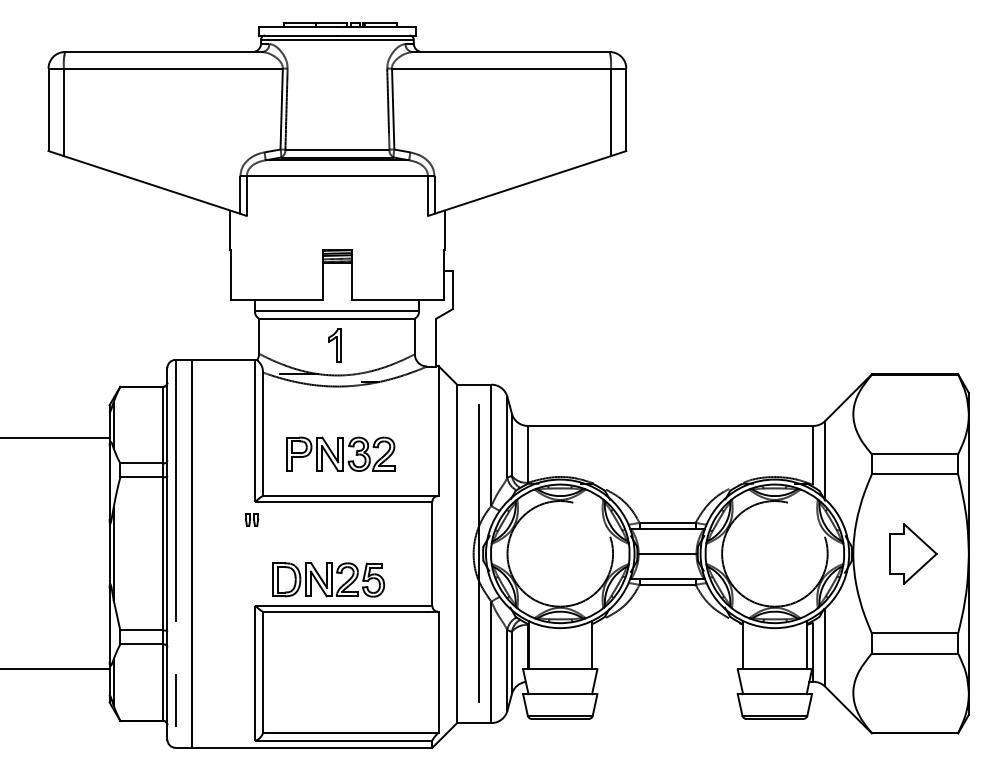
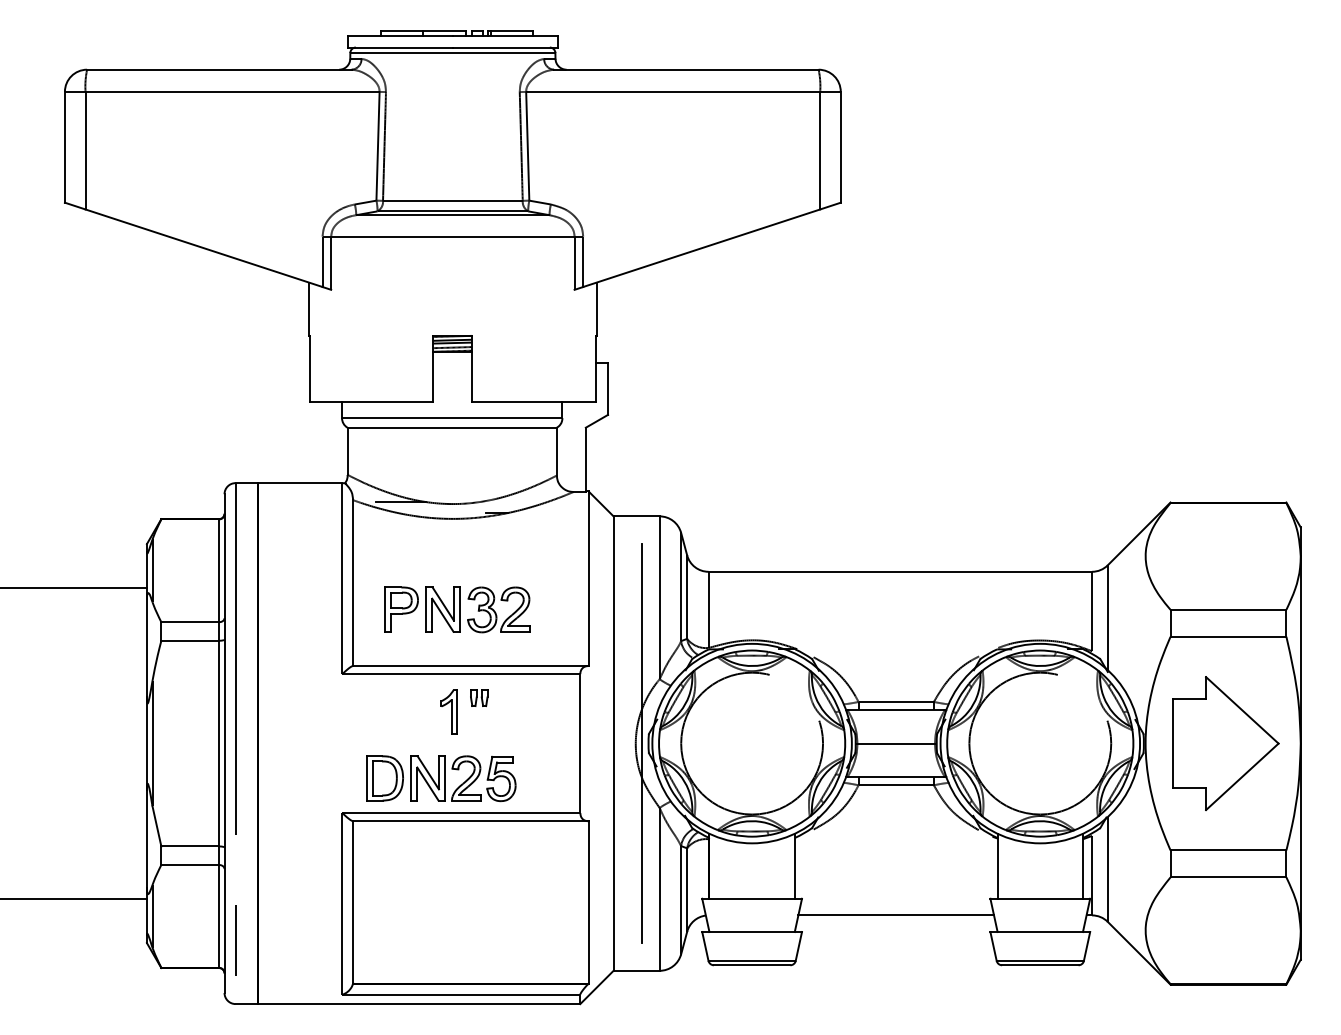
part: (334, 345) -> (448, 711), moved
part: (252, 519) -> (479, 697), moved
part: (912, 553) -> (1225, 743), size x1.67
line: (667, 681) -> (896, 915), added

